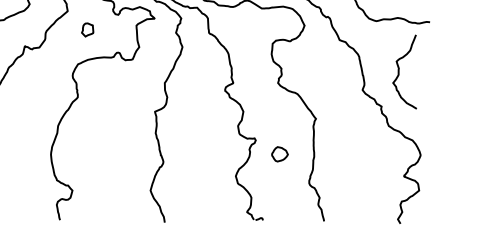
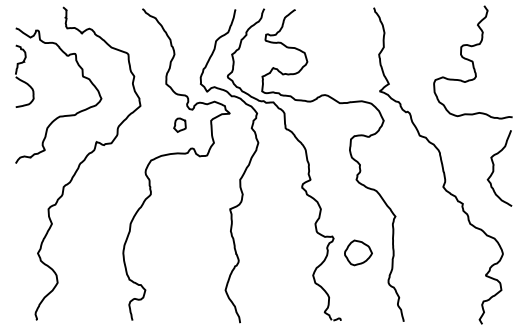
part: (87, 29) -> (179, 124), moved
curve: (399, 72) -> (494, 168), moved
part: (280, 153) -> (358, 252), size x1.67

